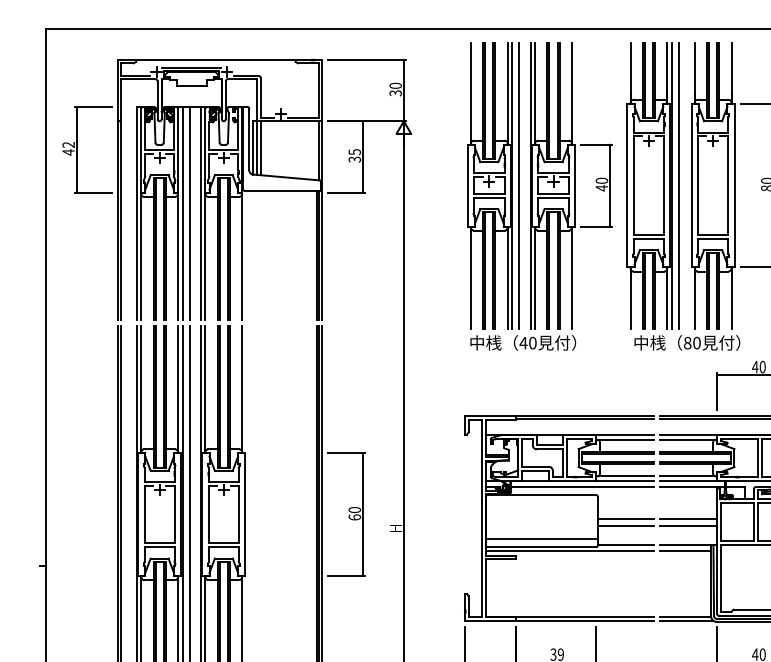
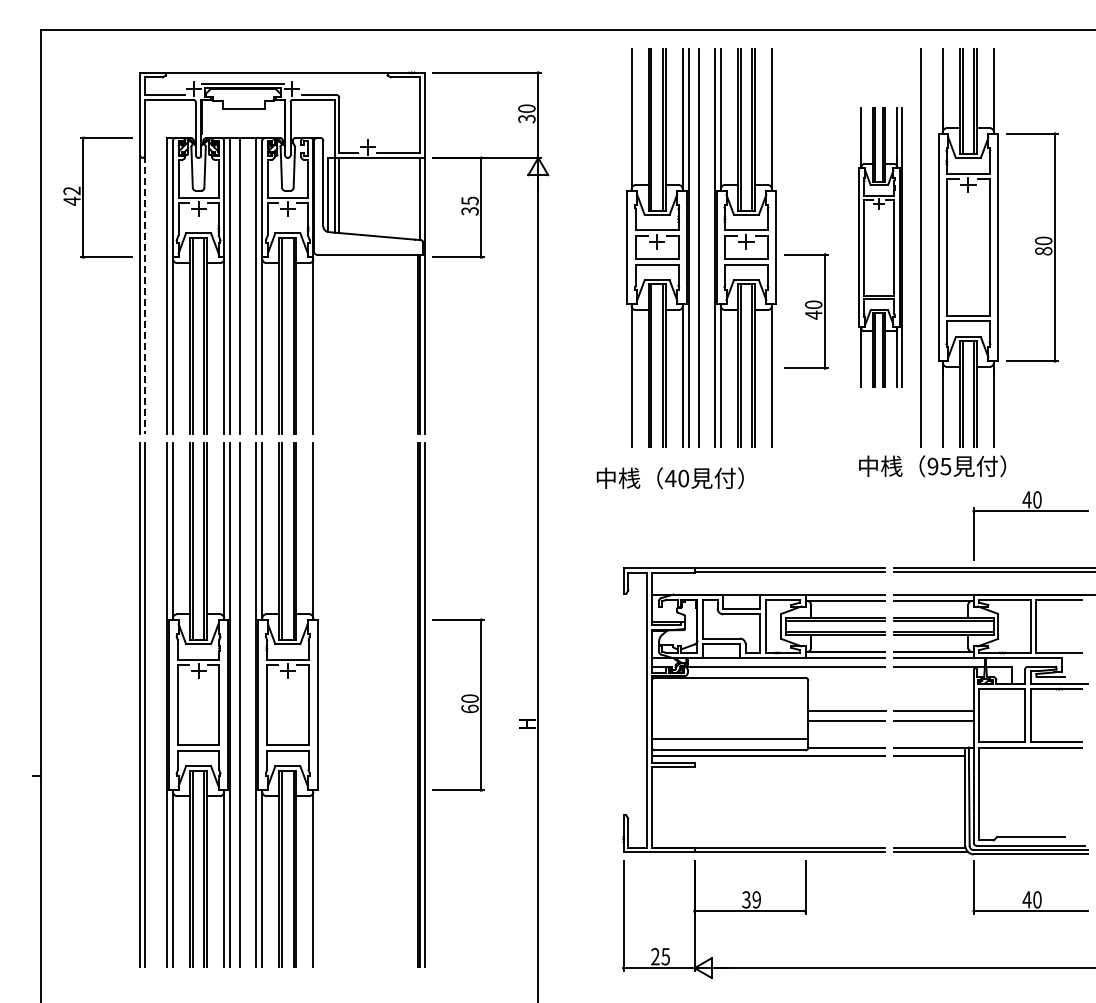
part: (596, 185) -> (806, 311), moved
part: (649, 185) -> (879, 247), size x0.7
line: (120, 220) -> (144, 295), solid -> dashed
text: (522, 343) -> (669, 478), moved
text: (692, 343) -> (939, 466), 80 -> 95

